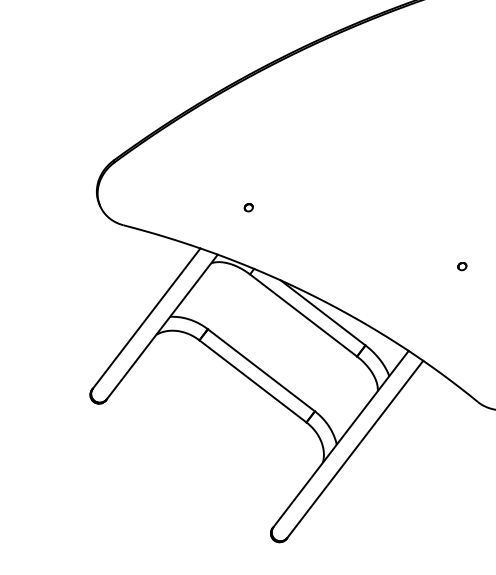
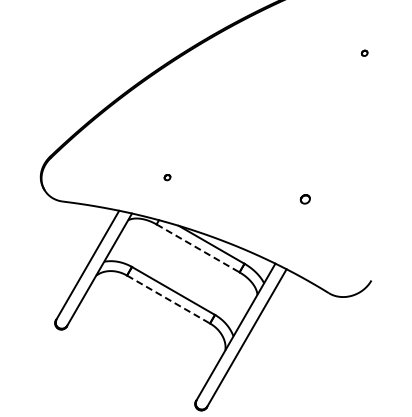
part: (248, 207) -> (167, 177), moved
part: (462, 265) -> (305, 198), size x1.6
line: (304, 315) -> (198, 248), solid -> dashed
line: (252, 381) -> (168, 299), solid -> dashed

